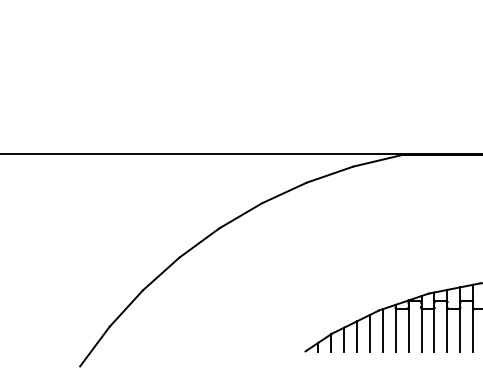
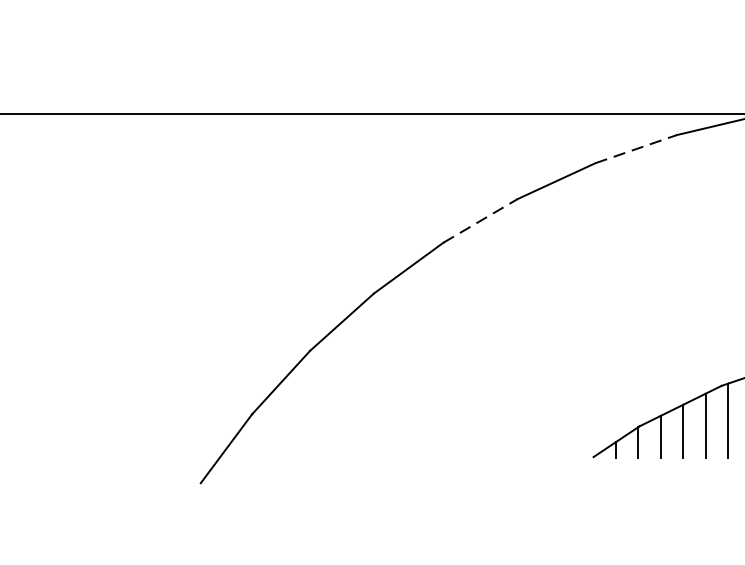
line: (330, 174) -> (637, 148), solid -> dashed
line: (240, 215) -> (480, 220), solid -> dashed

